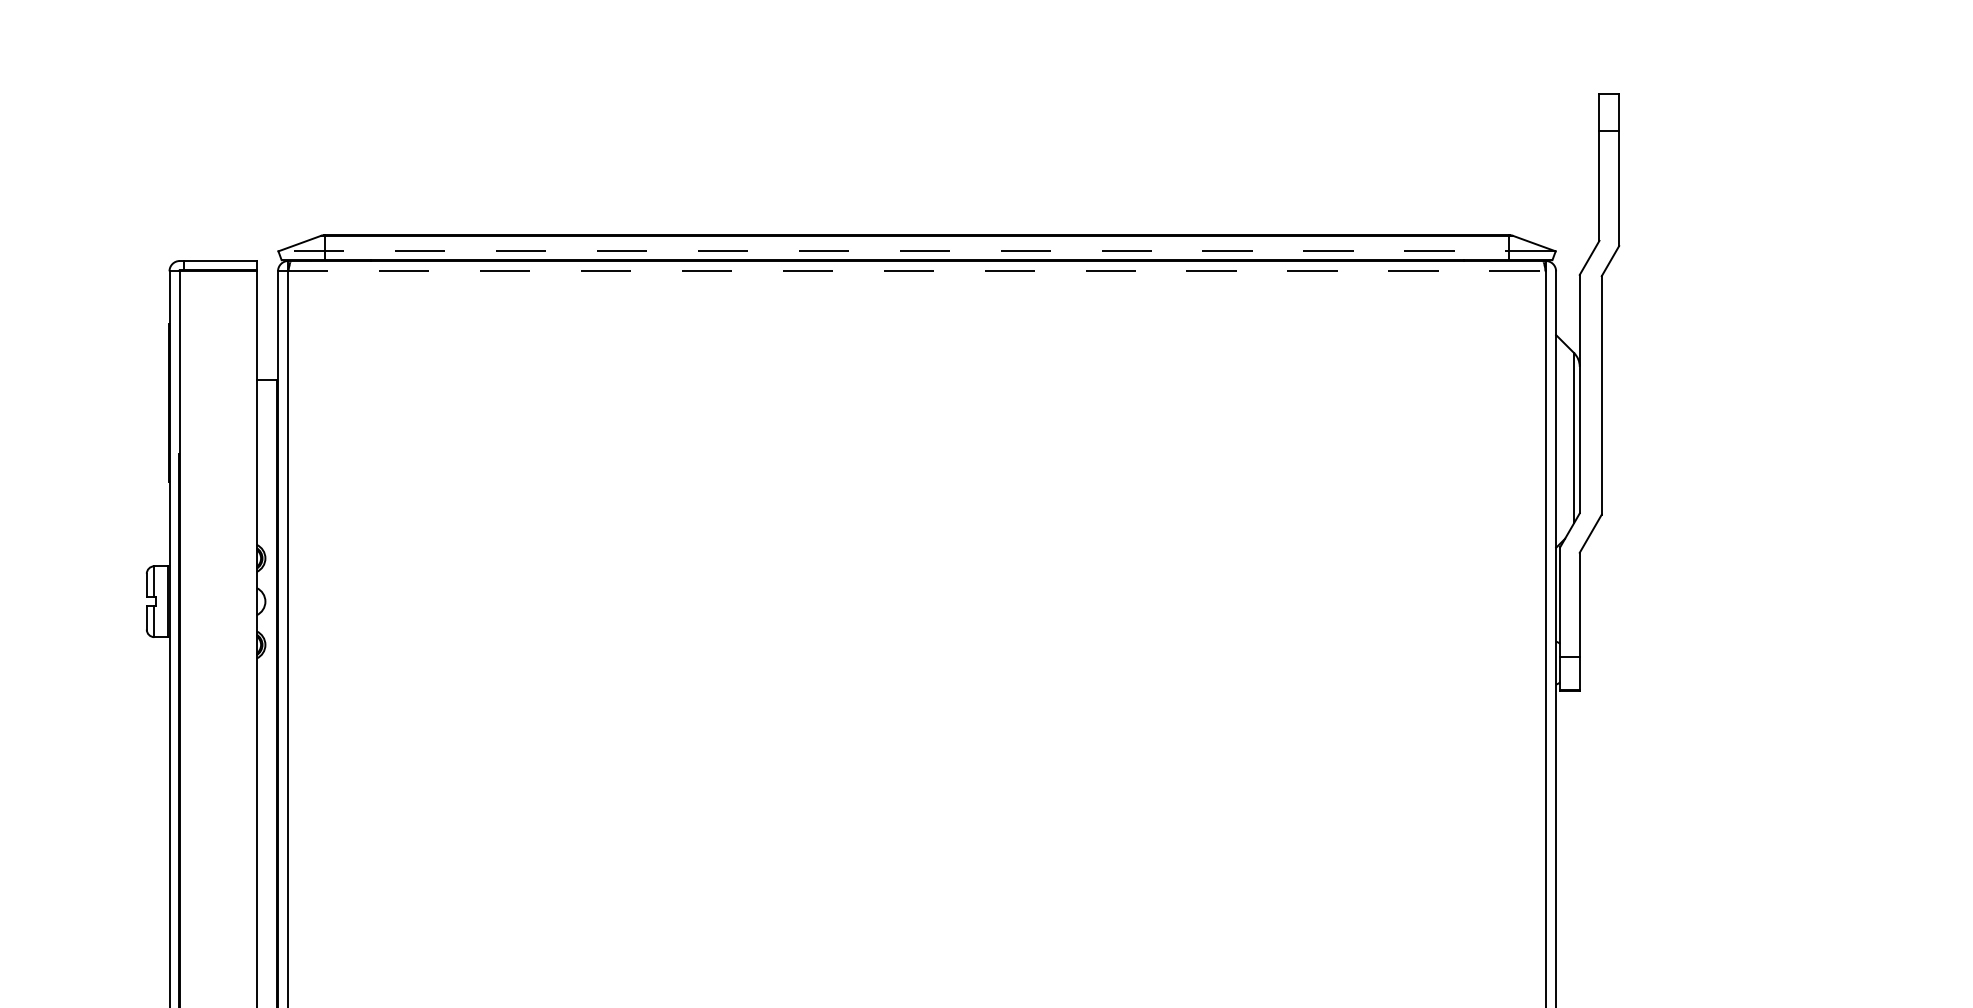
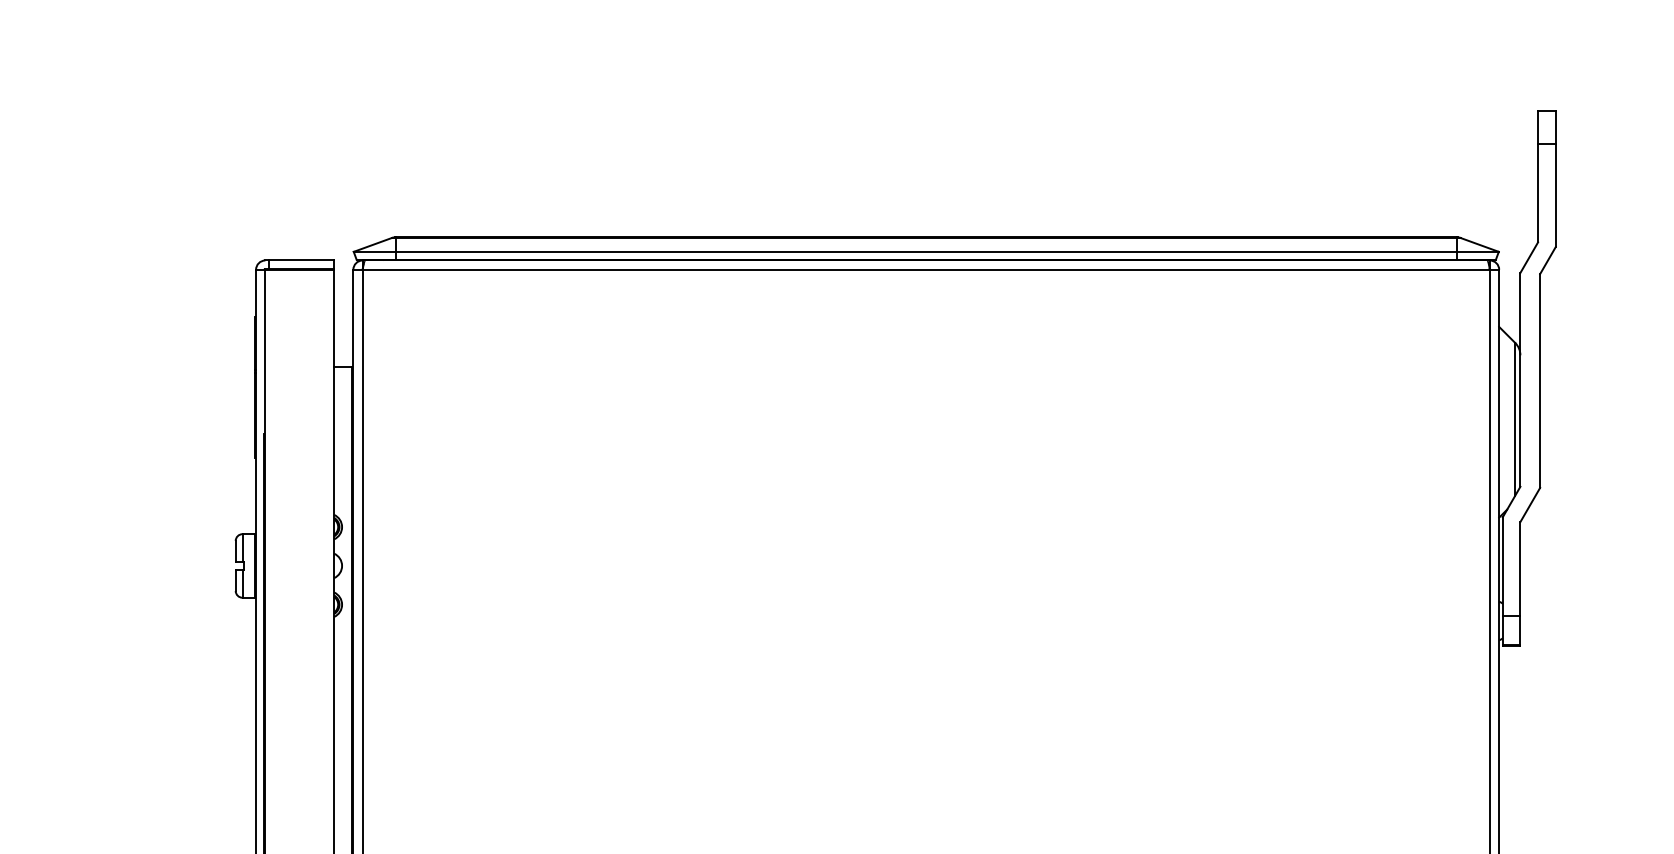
line: (917, 251) -> (926, 251), dashed -> solid
line: (917, 271) -> (926, 269), dashed -> solid

